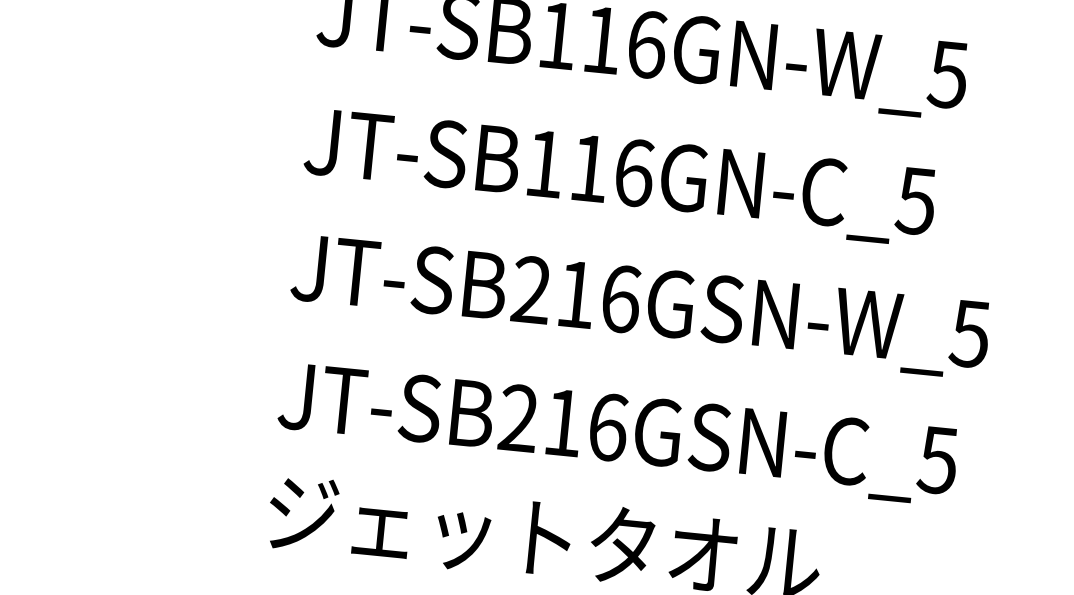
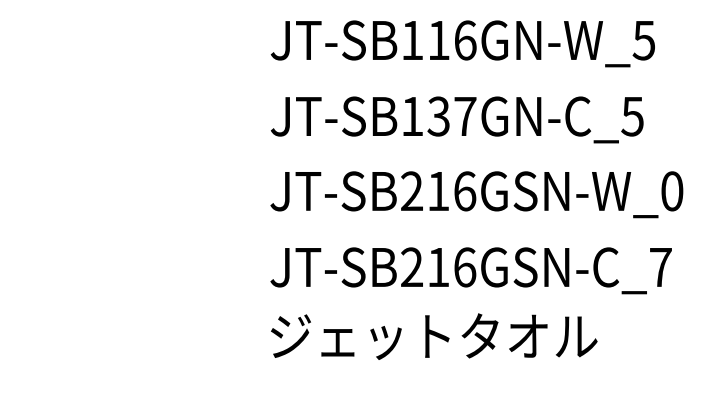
text: (610, 170) -> (451, 116), JT-SB116GN-C_5 -> JT-SB137GN-C_5
text: (969, 334) -> (671, 191), JT-SB216GSN-W_5 -> JT-SB216GSN-W_0
text: (937, 460) -> (660, 267), JT-SB216GSN-C_5 -> JT-SB216GSN-C_7

